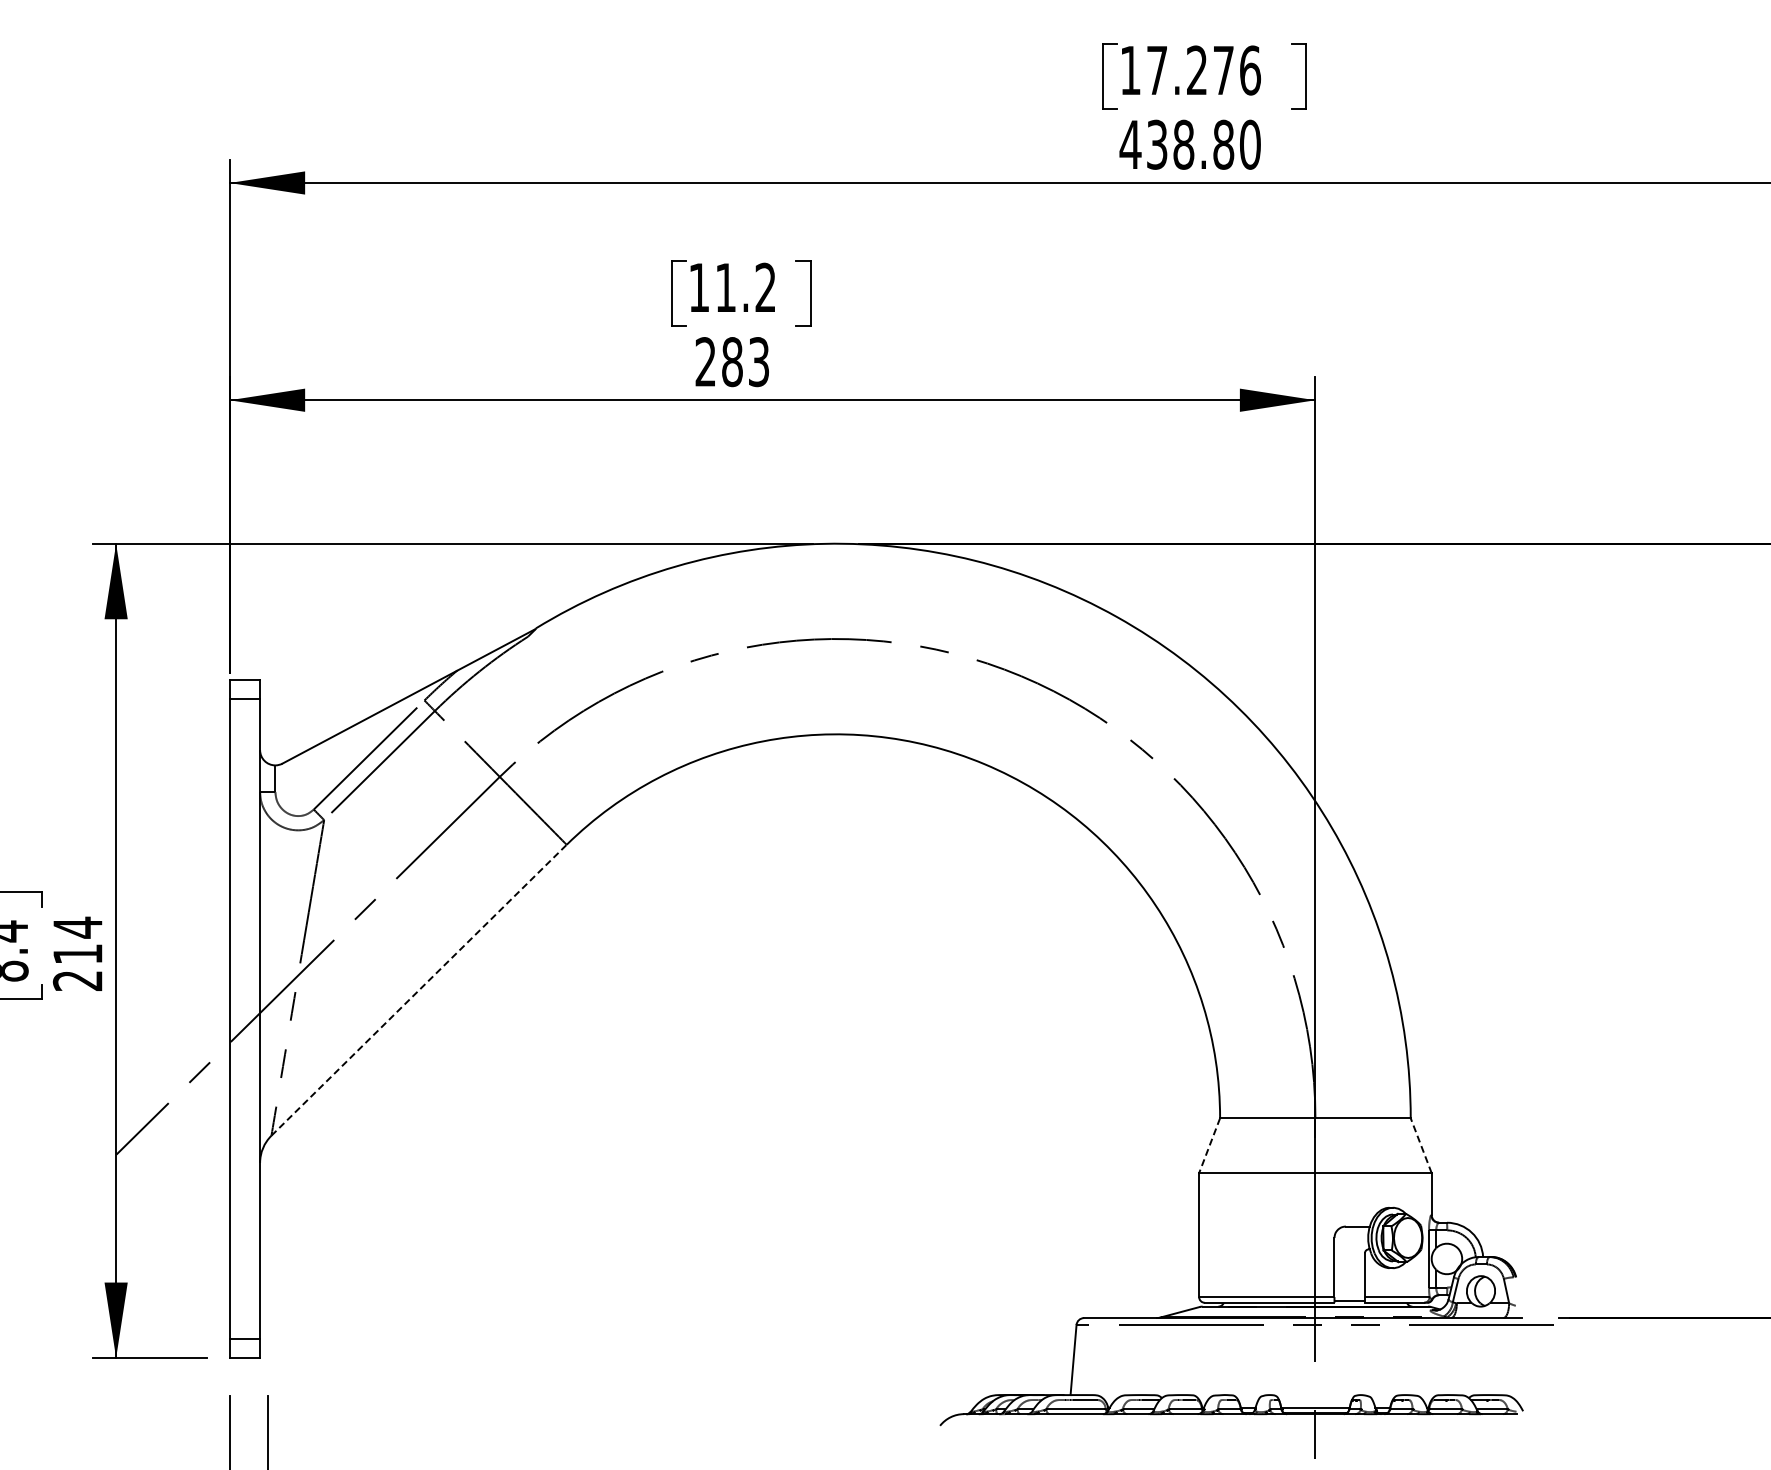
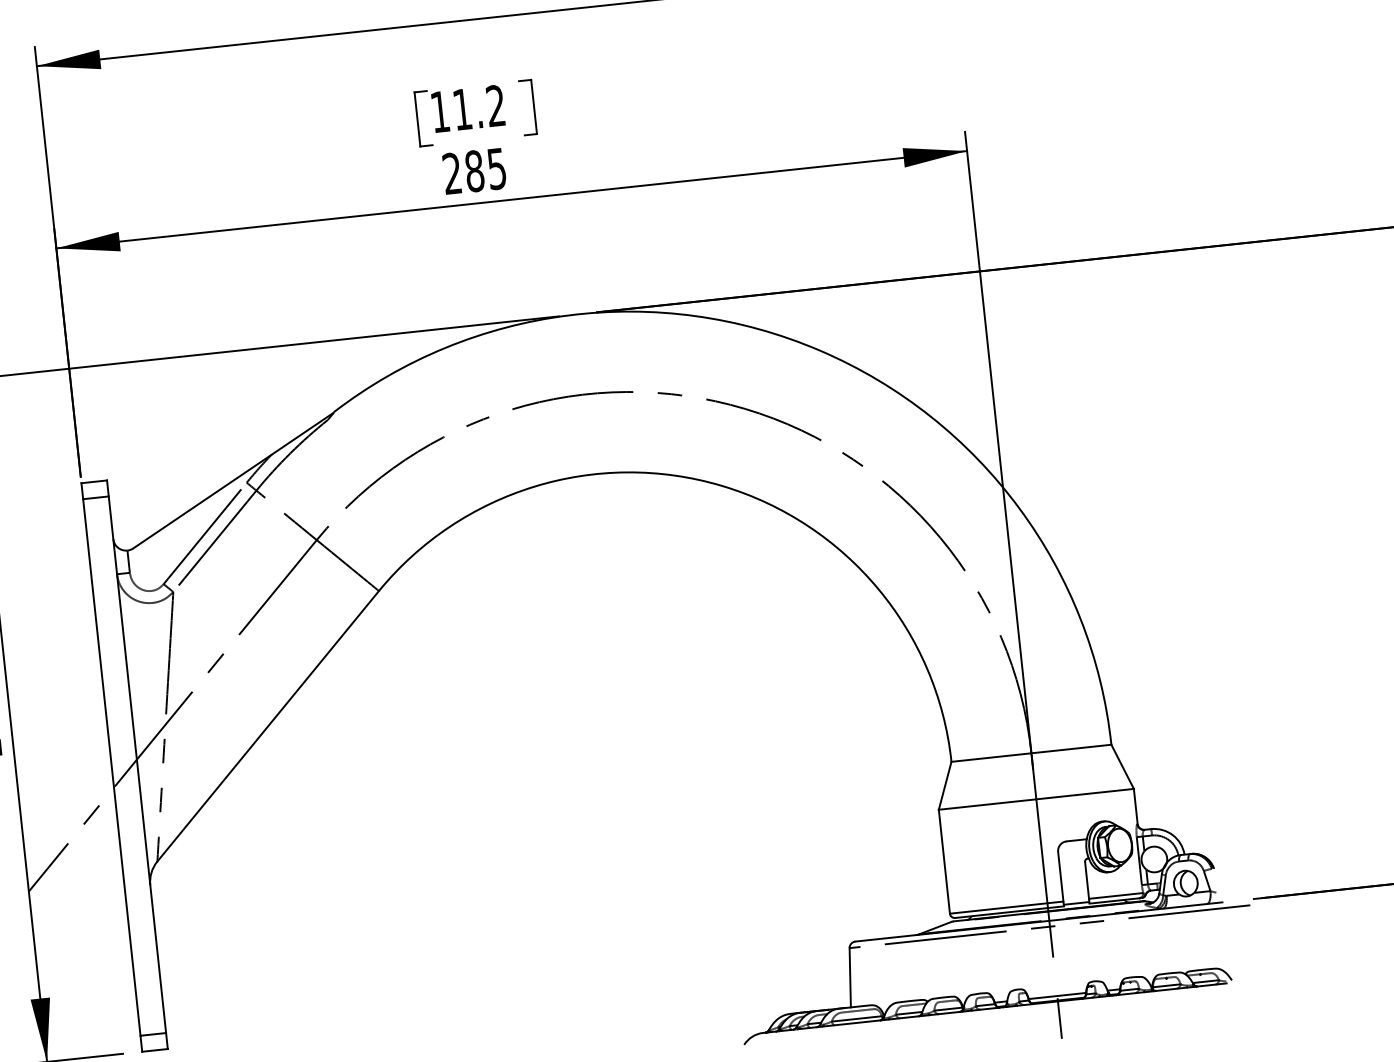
text: (758, 361) -> (496, 168), 283 -> 285
line: (419, 989) -> (268, 725), dashed -> solid
line: (1421, 1145) -> (1122, 766), dashed -> solid
line: (1209, 1146) -> (945, 786), dashed -> solid

